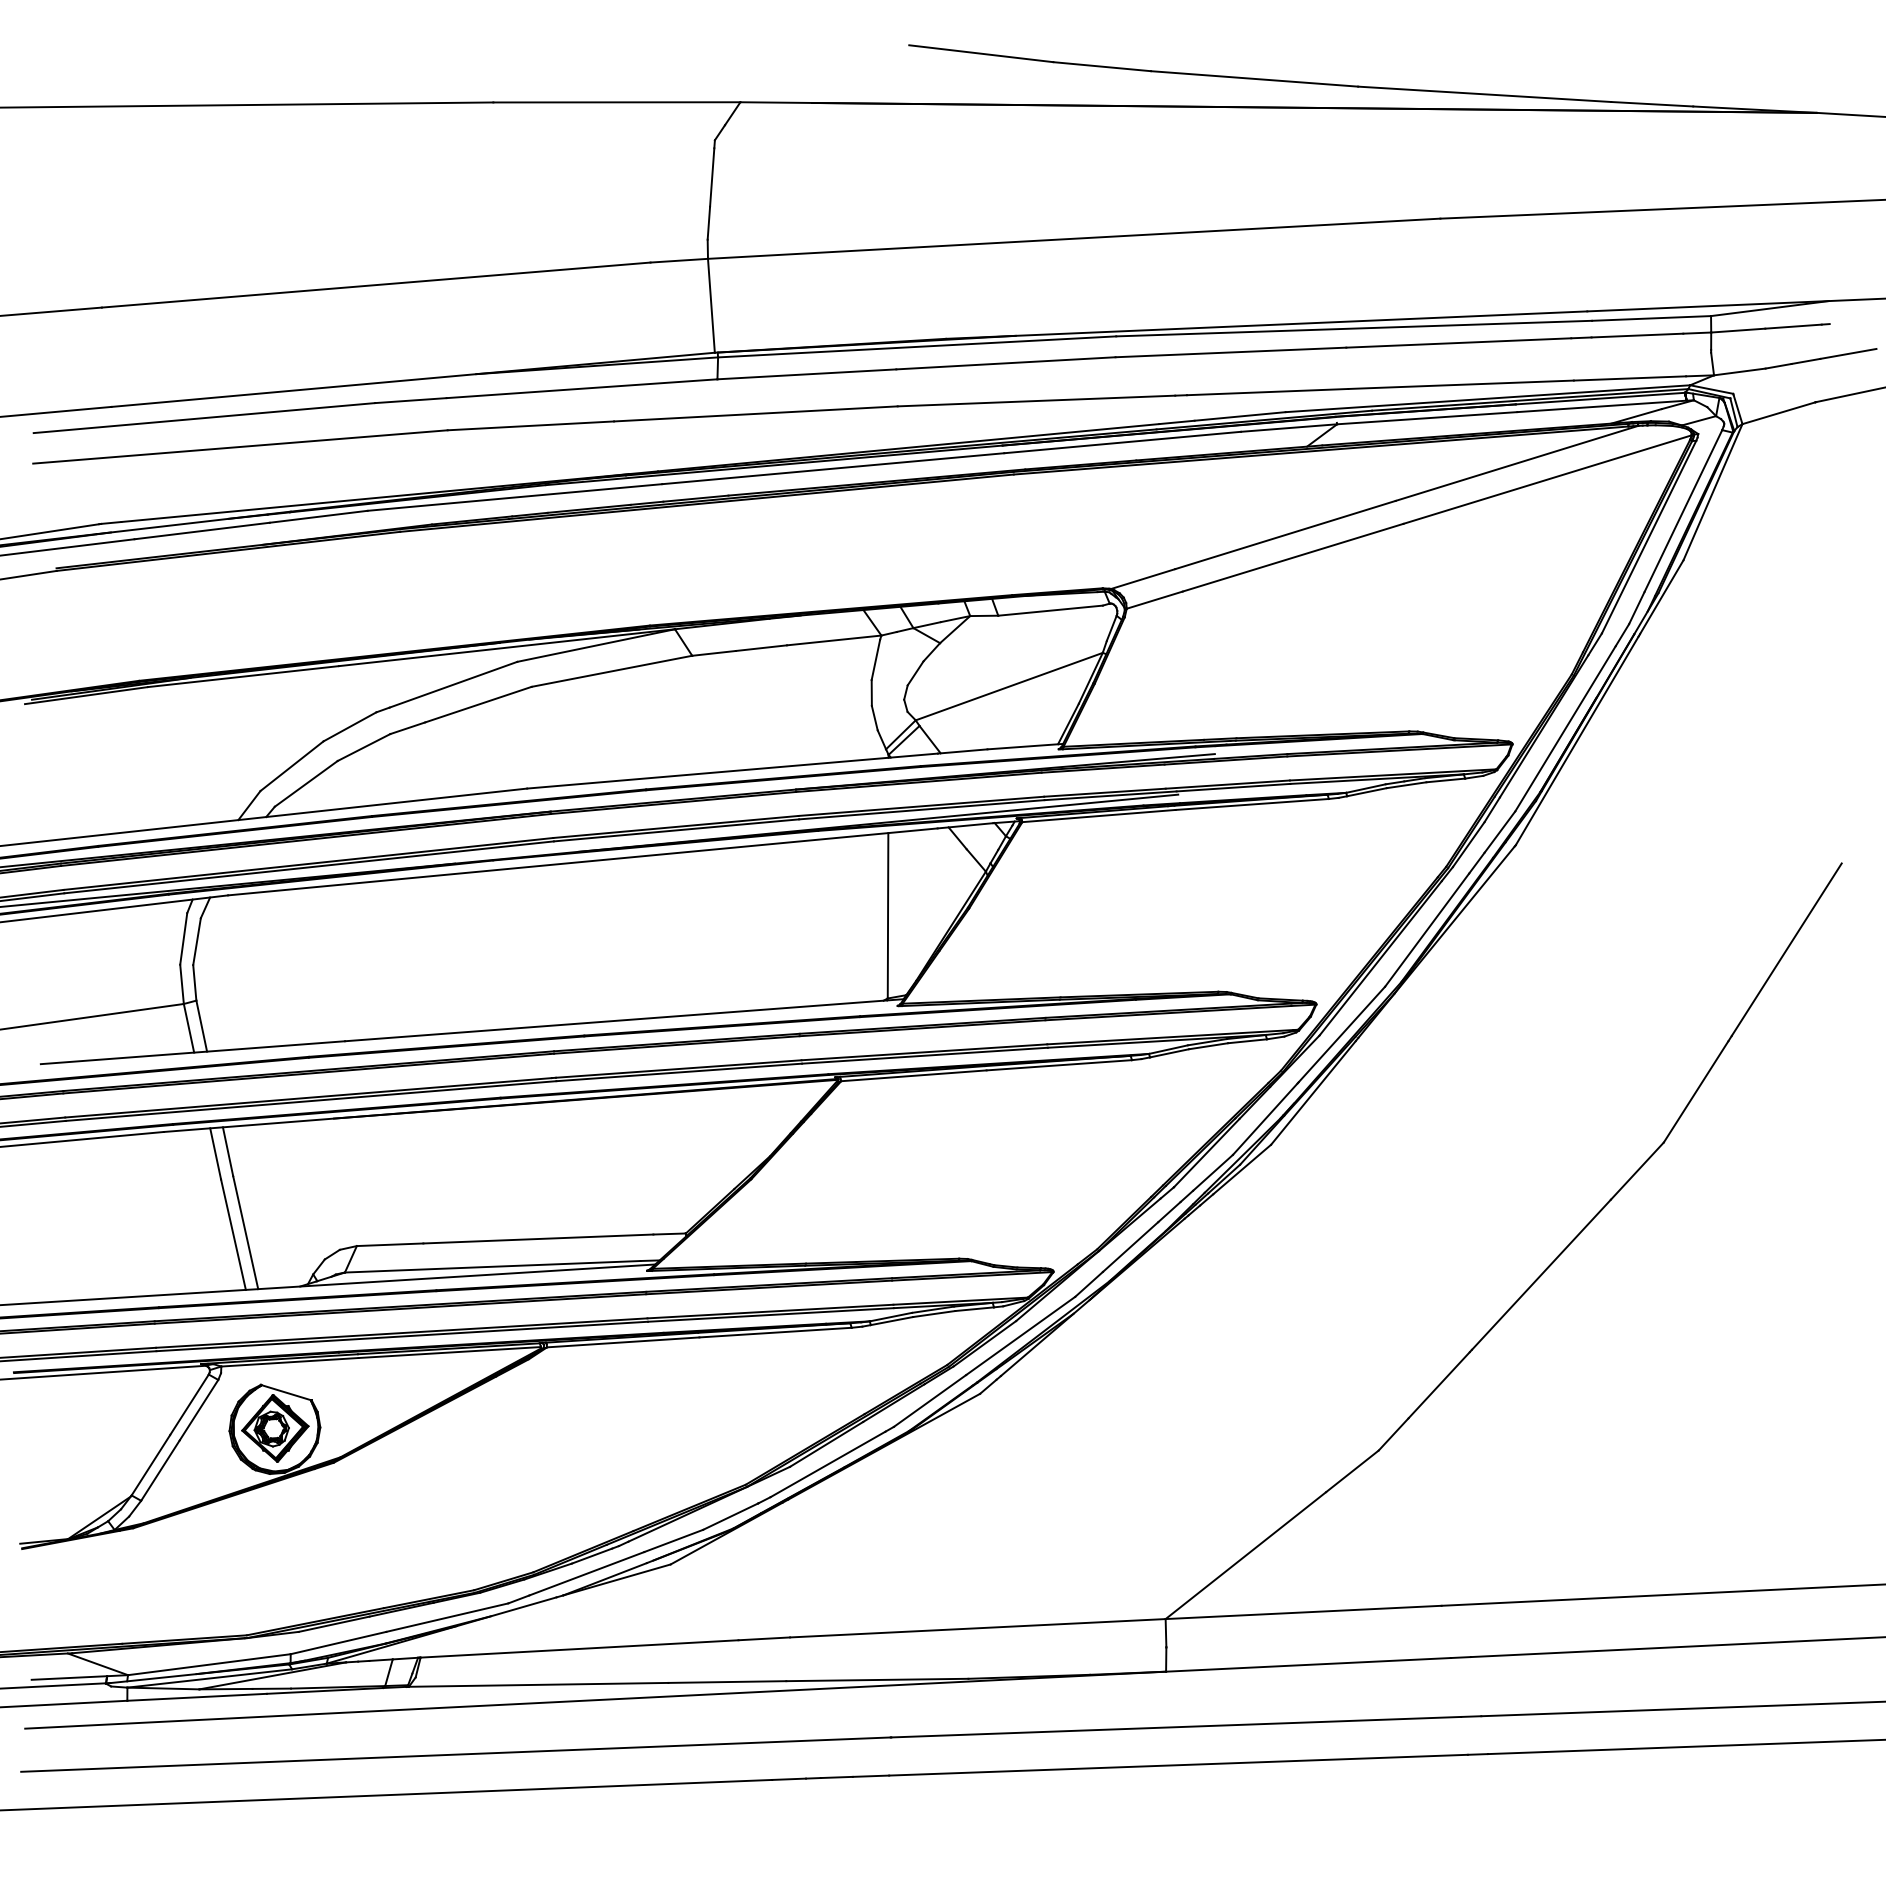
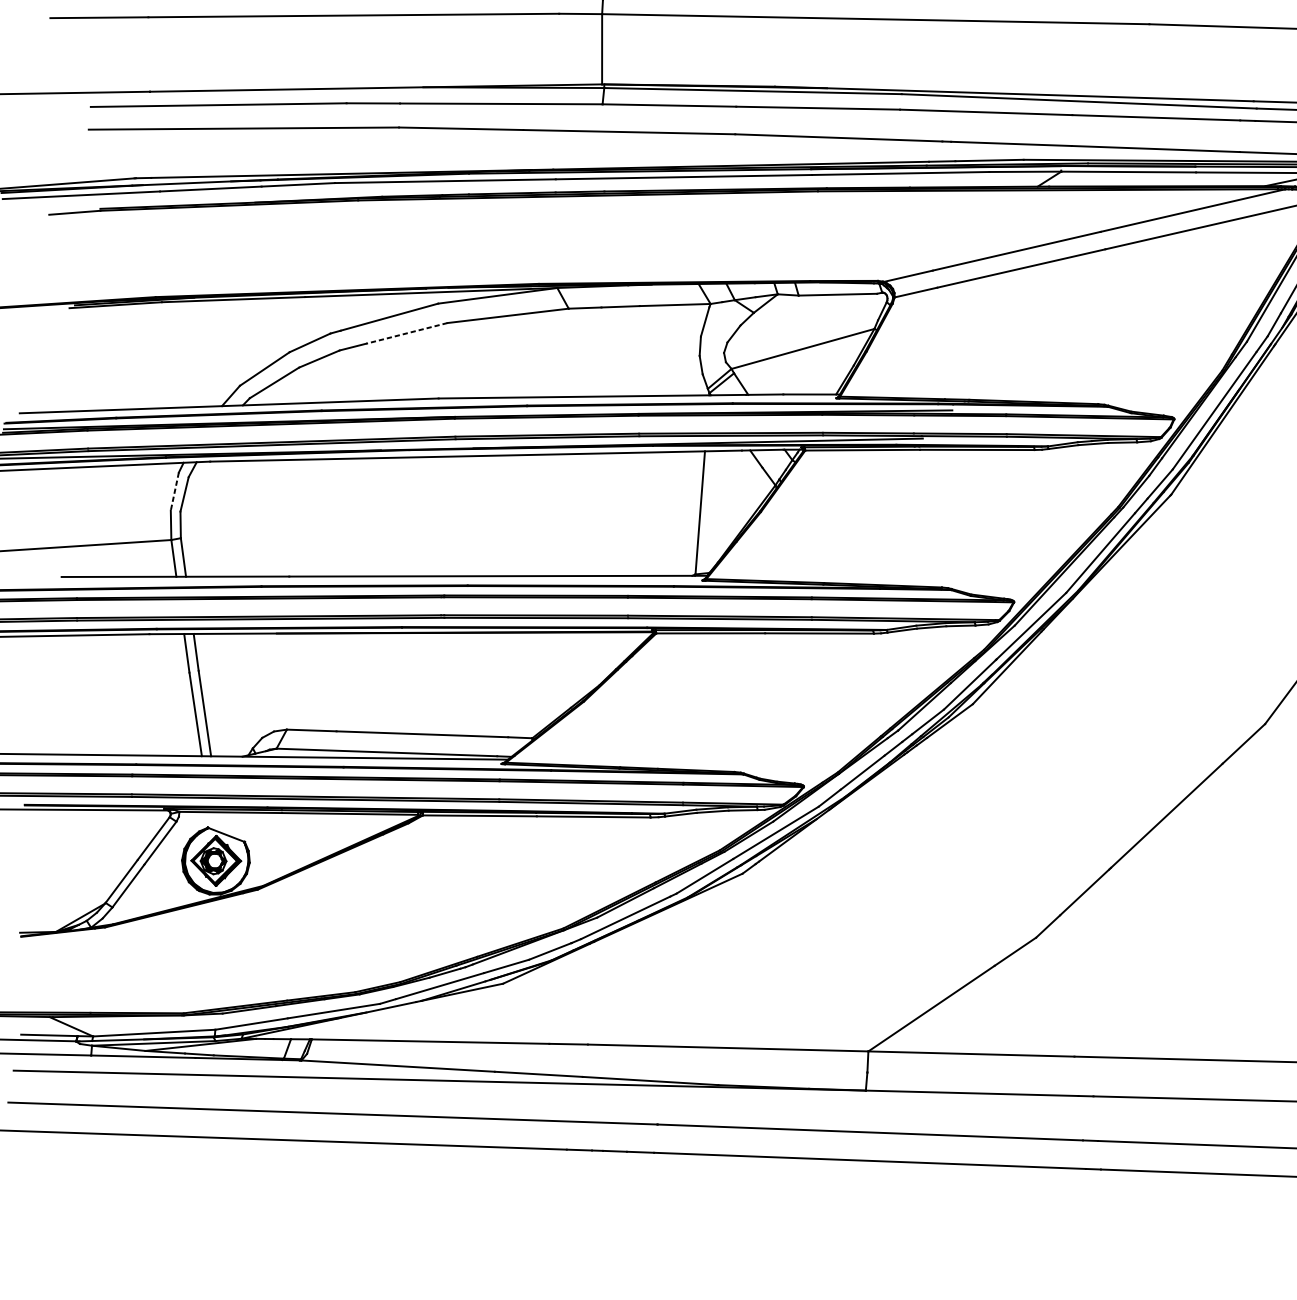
line: (477, 704) -> (406, 333), solid -> dashed
line: (183, 939) -> (174, 492), solid -> dashed

